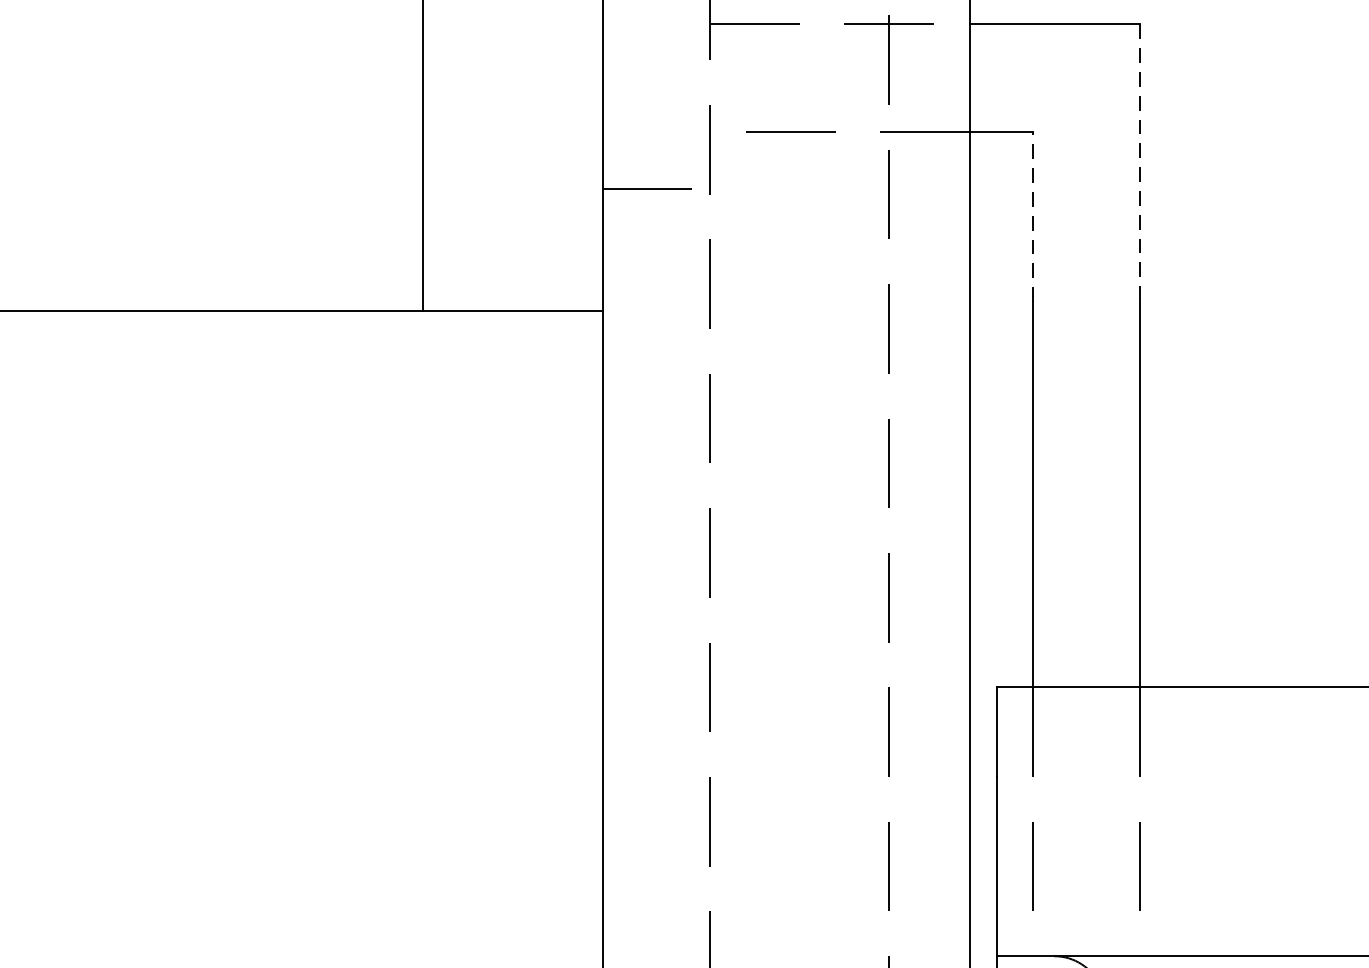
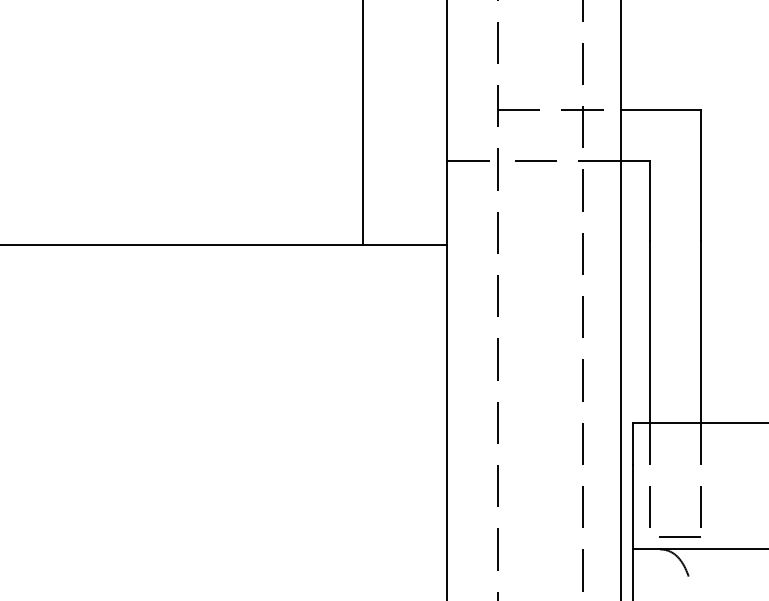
line: (1139, 164) -> (700, 176), dashed -> solid
line: (655, 190) -> (472, 161), moved
line: (1033, 215) -> (650, 200), dashed -> solid
line: (1095, 928) -> (679, 536), added

